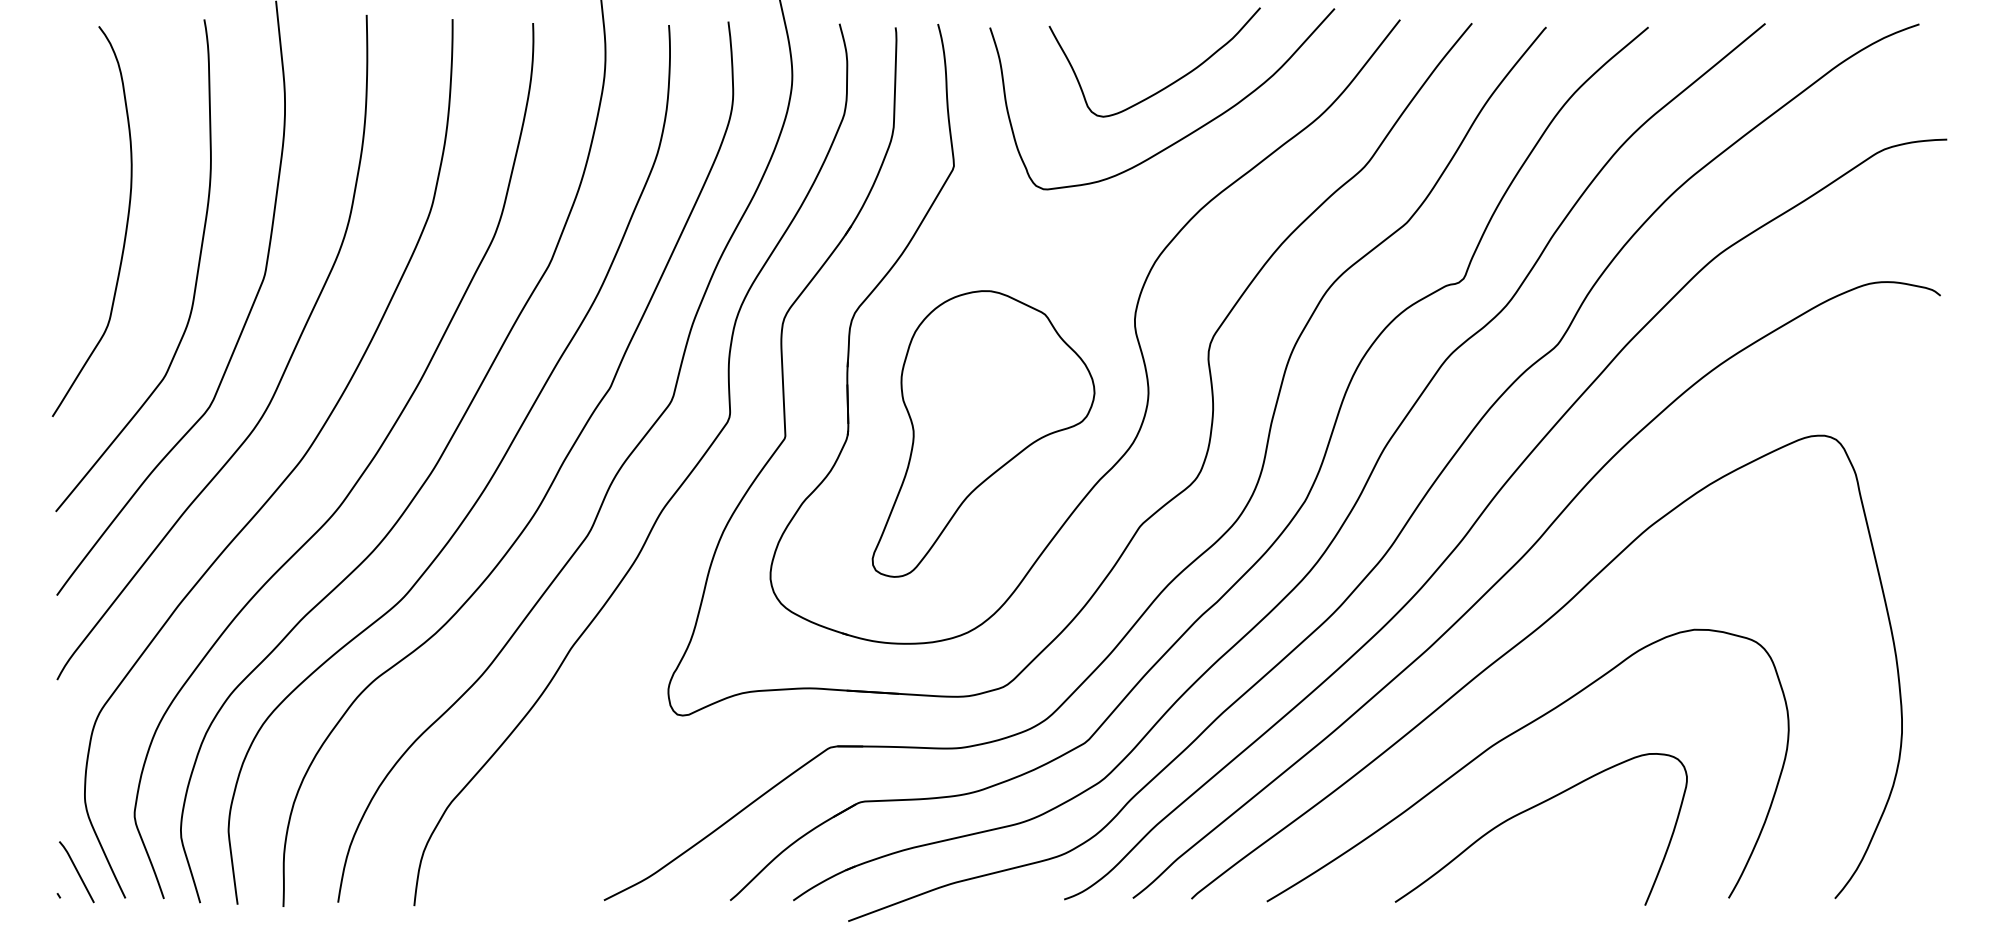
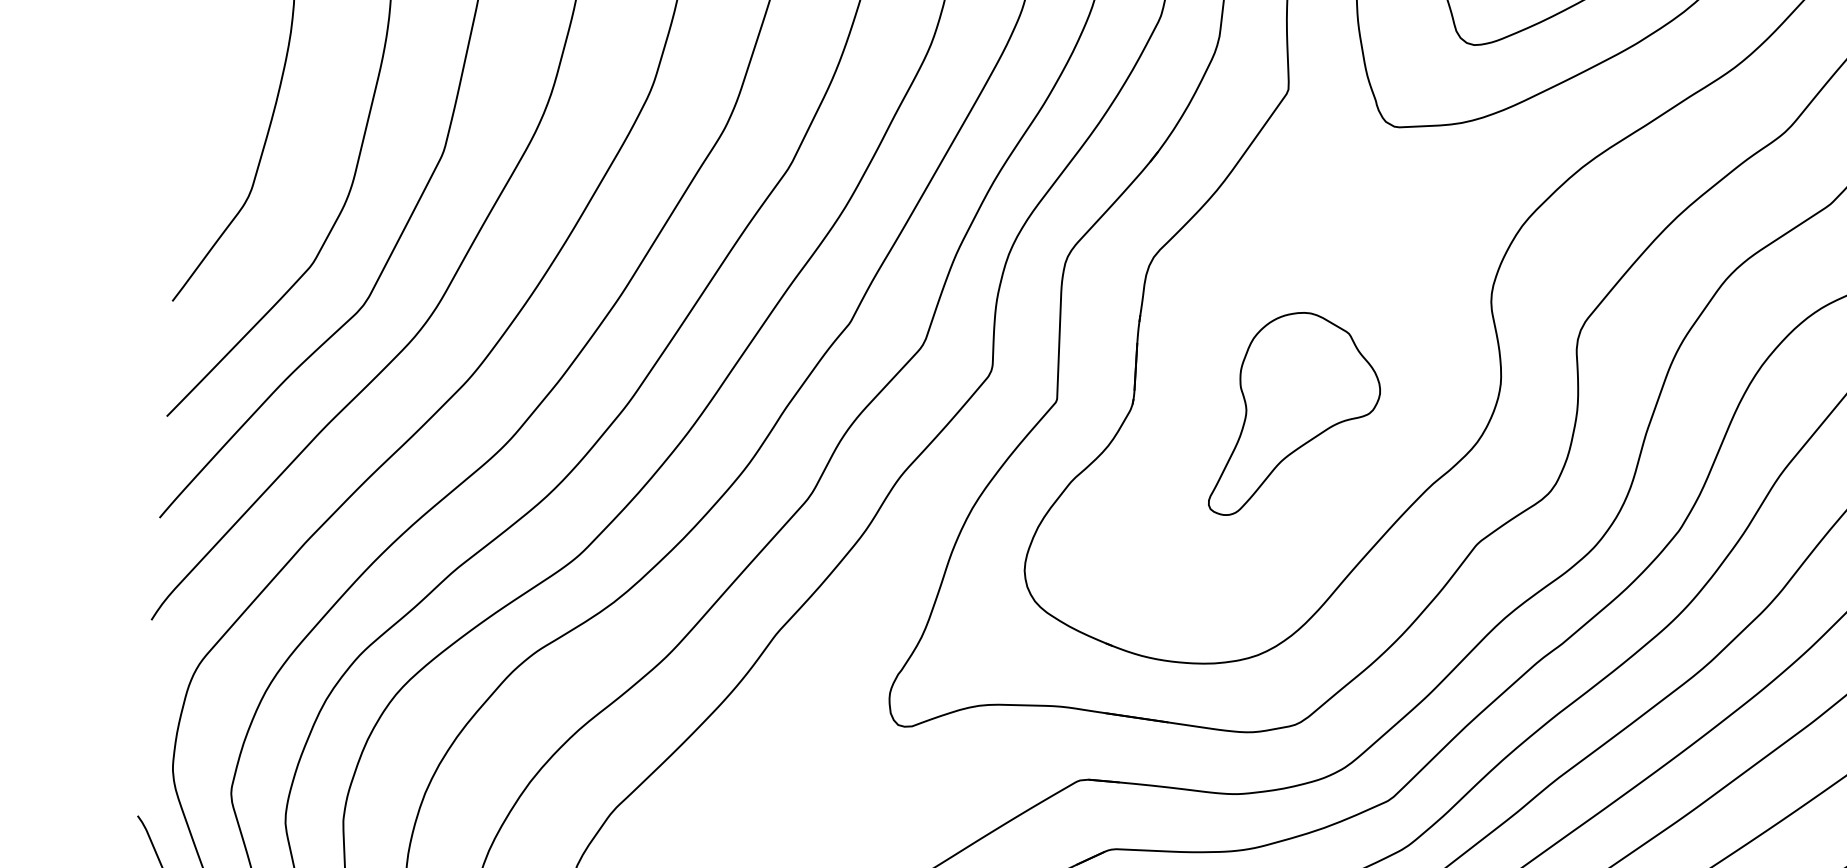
part: (983, 433) -> (1297, 416), size x0.6

